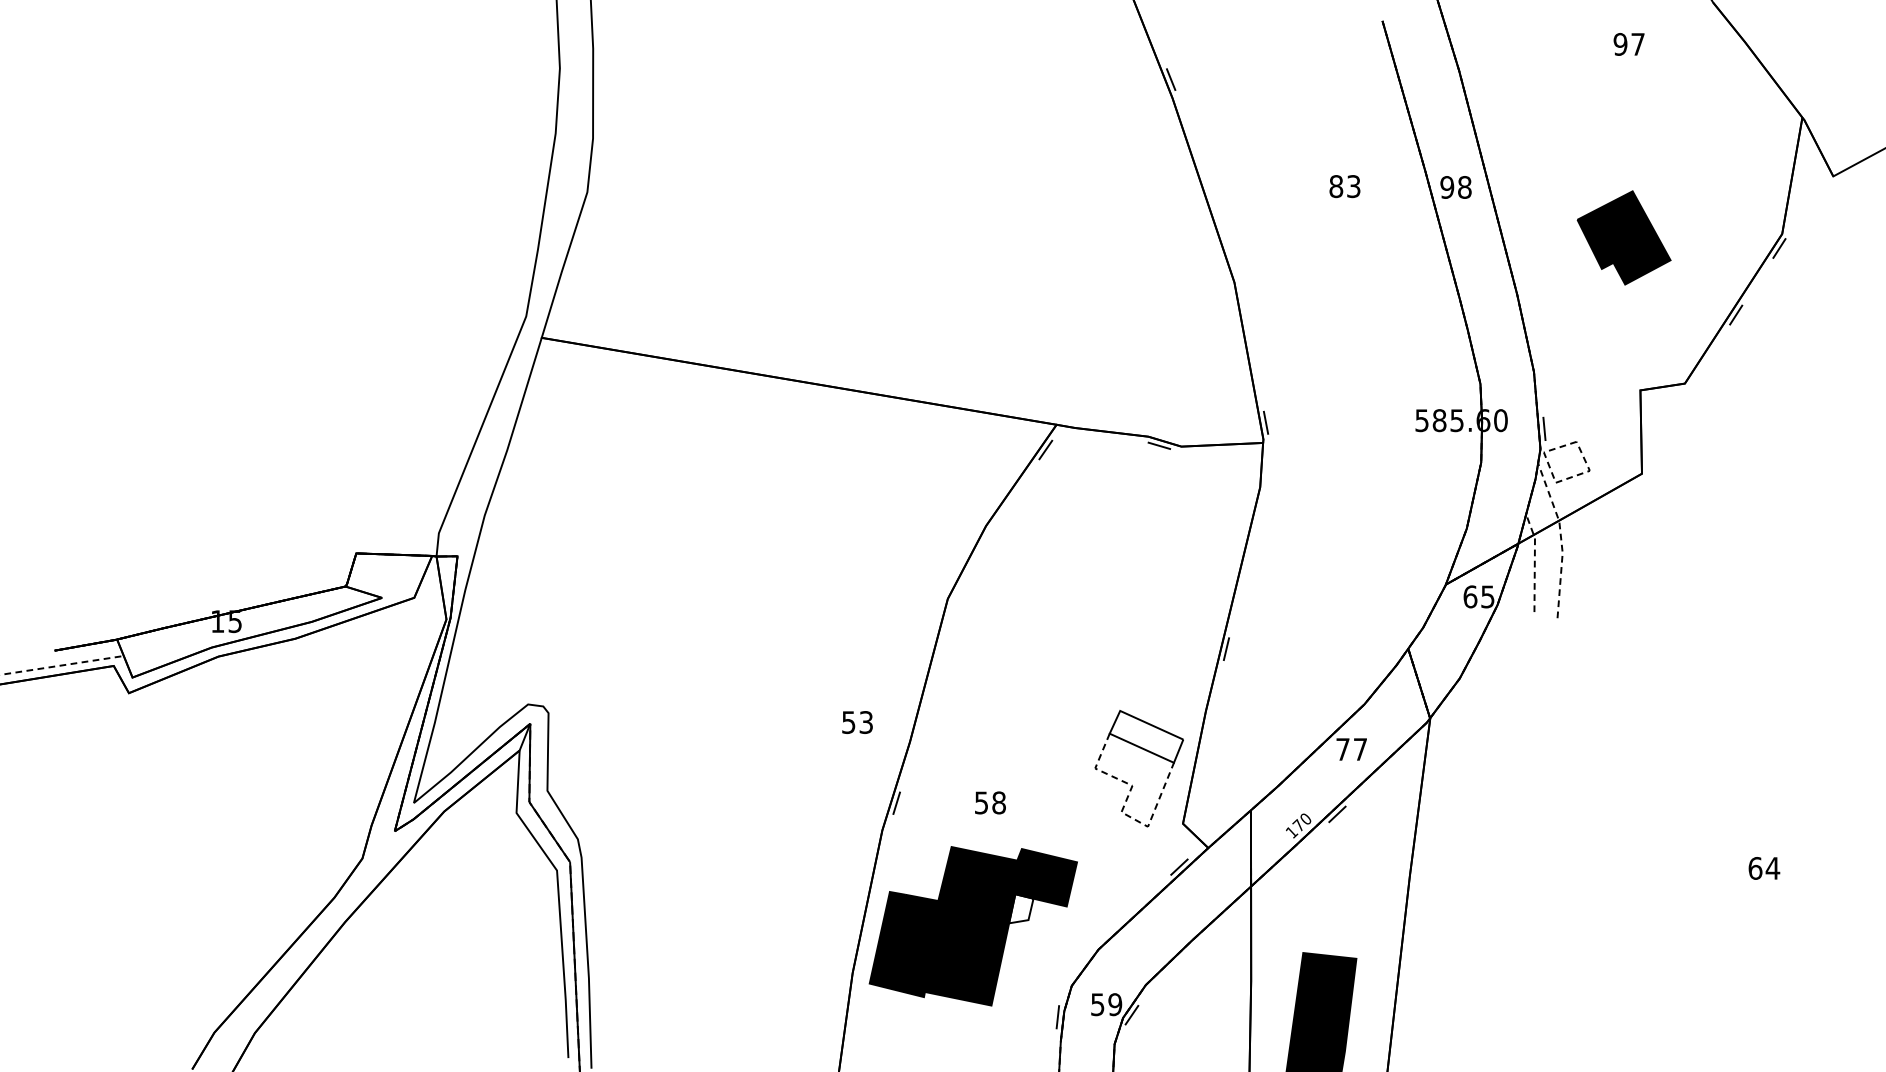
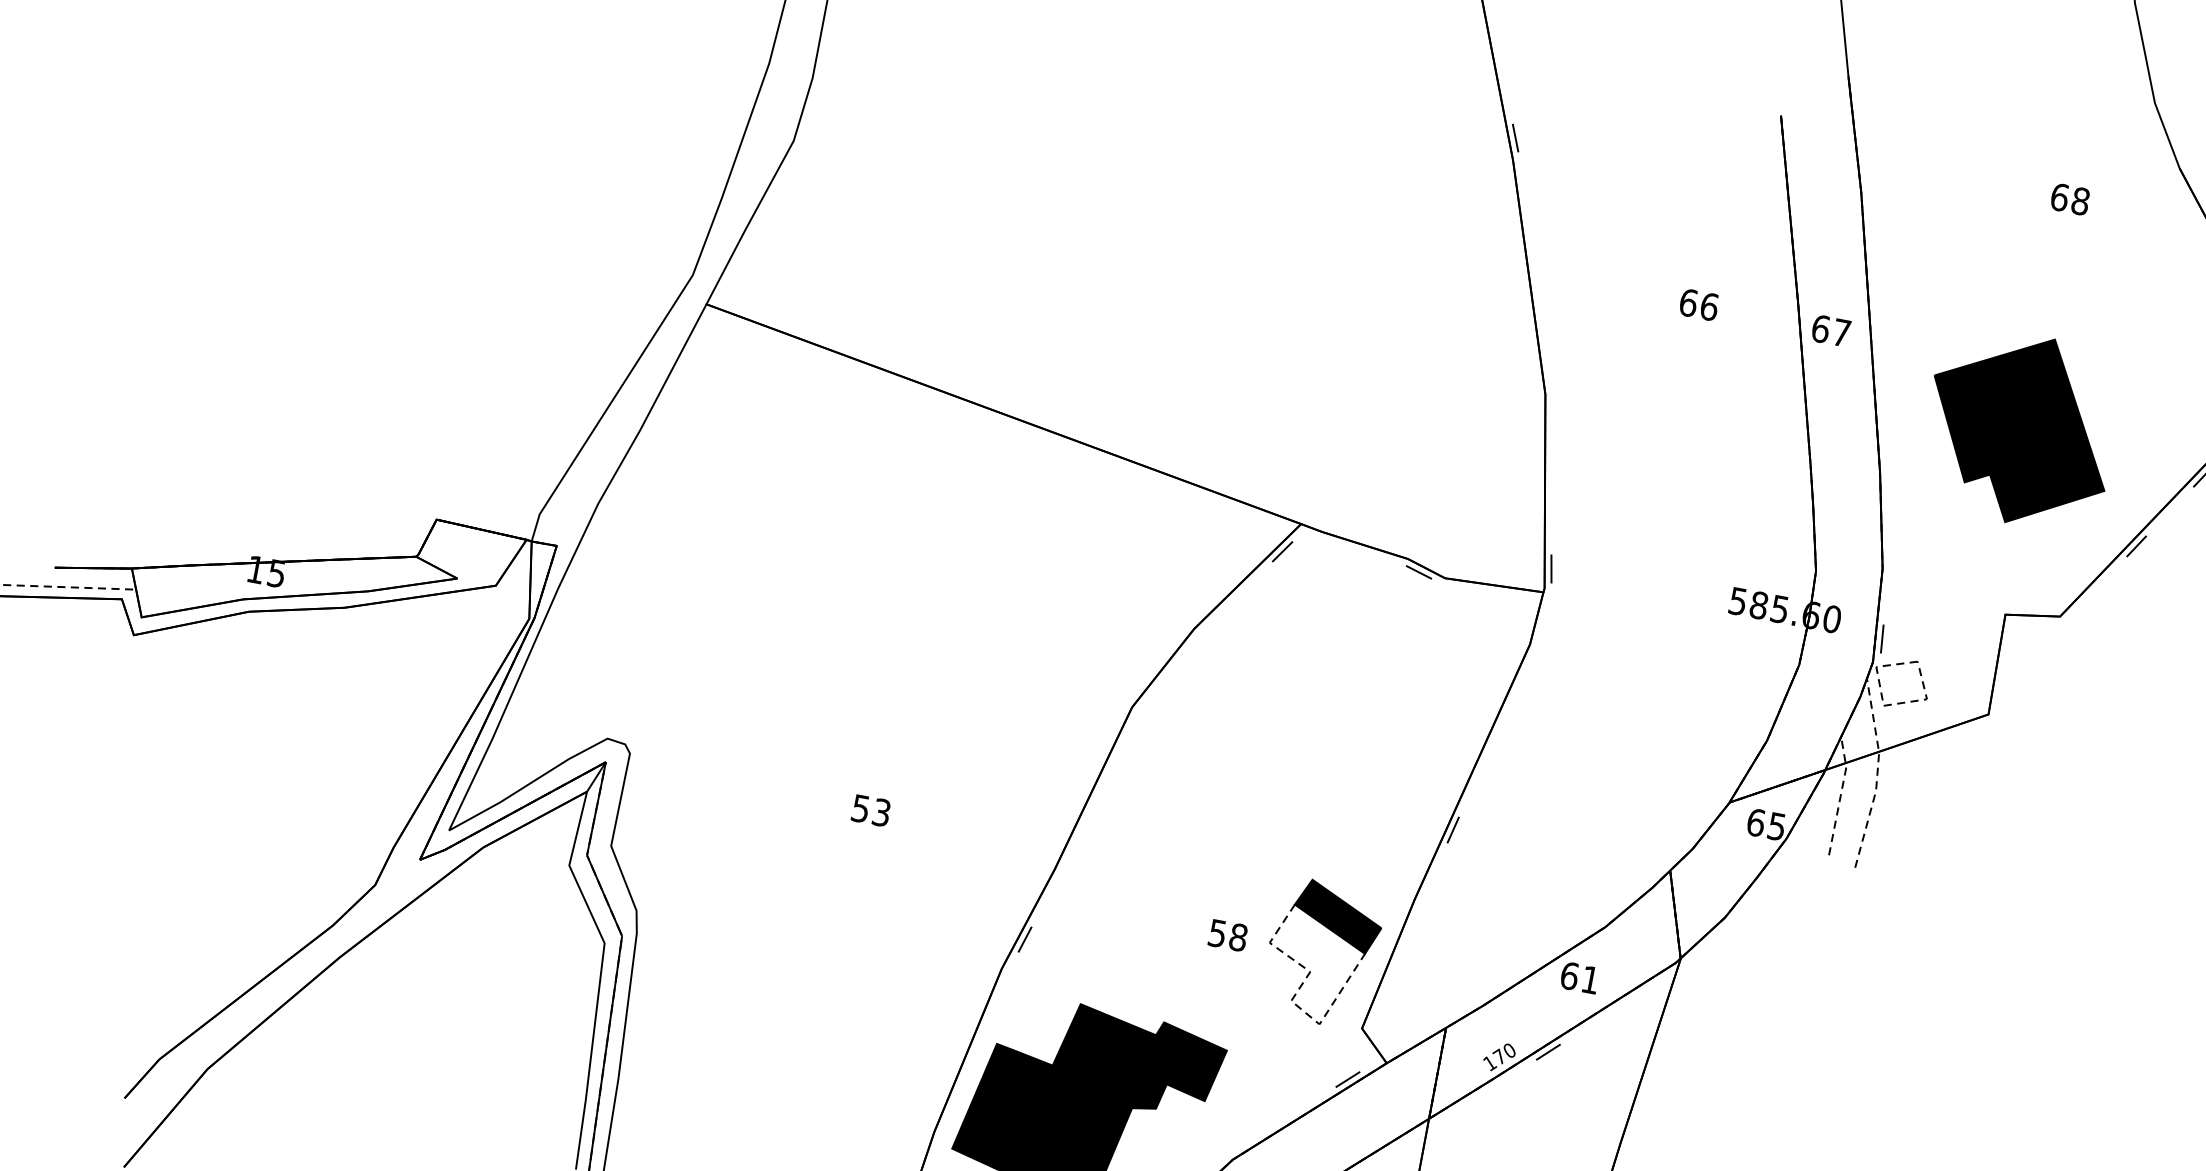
text: (1628, 43) -> (2069, 198), 97 -> 68
text: (1344, 186) -> (1698, 304), 83 -> 66
text: (1455, 187) -> (1830, 330), 98 -> 67
part: (1623, 237) -> (2019, 428), size x1.67
text: (857, 722) -> (871, 810), moved
fill: (1146, 736) -> (1338, 916), added
text: (1351, 749) -> (1579, 977), 77 -> 61
text: (990, 802) -> (1228, 935), moved
fill: (1021, 908) -> (1150, 1093), added

